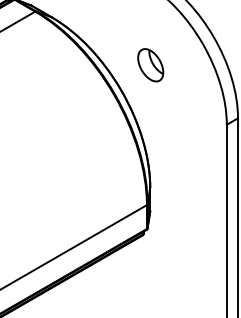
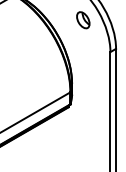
part: (151, 65) -> (83, 20), moved

